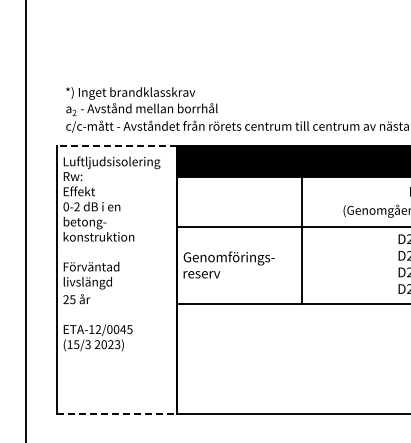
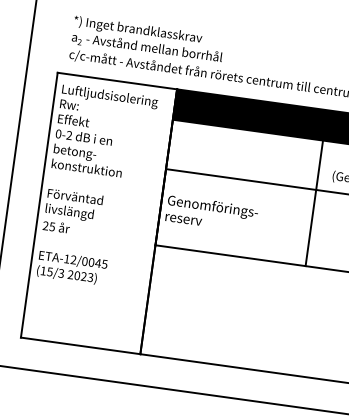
line: (116, 146) -> (116, 81), dashed -> solid
line: (302, 240) -> (314, 203), moved
line: (117, 413) -> (80, 345), dashed -> solid

